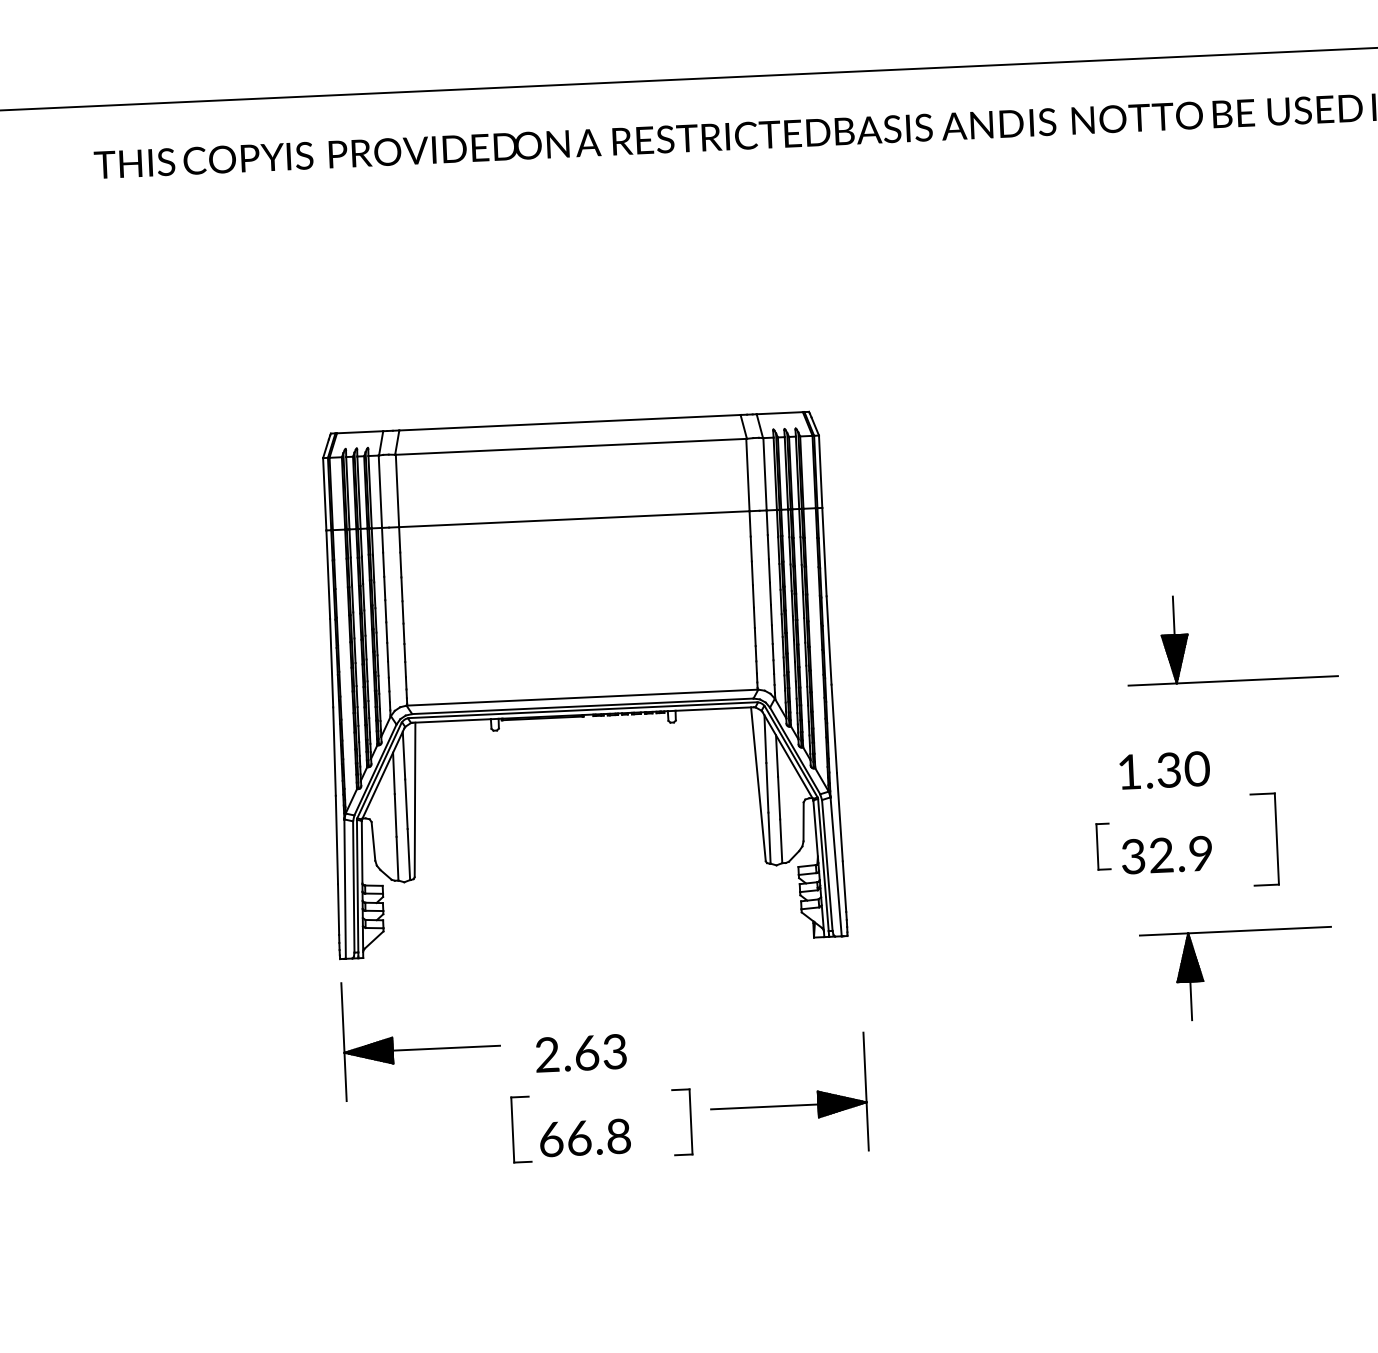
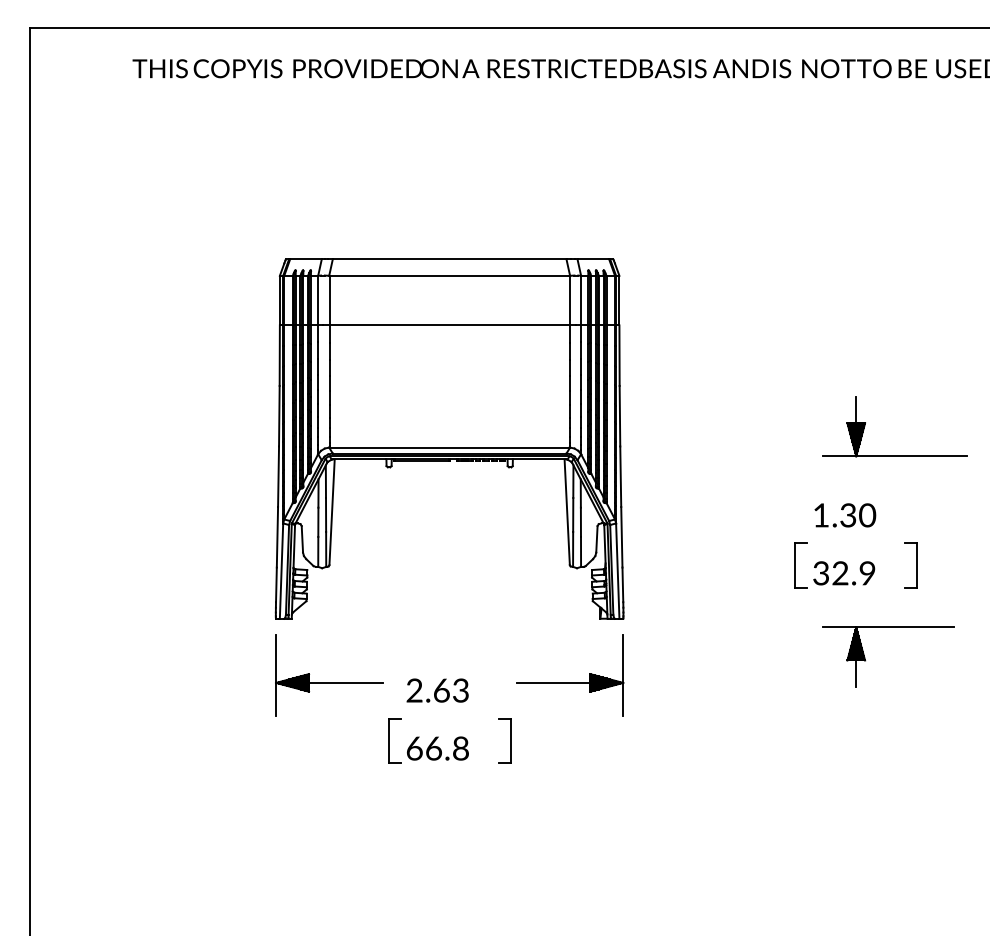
part: (1263, 839) -> (910, 565), size x0.71
part: (1102, 846) -> (800, 565), size x1.43
part: (789, 1105) -> (570, 682), moved

